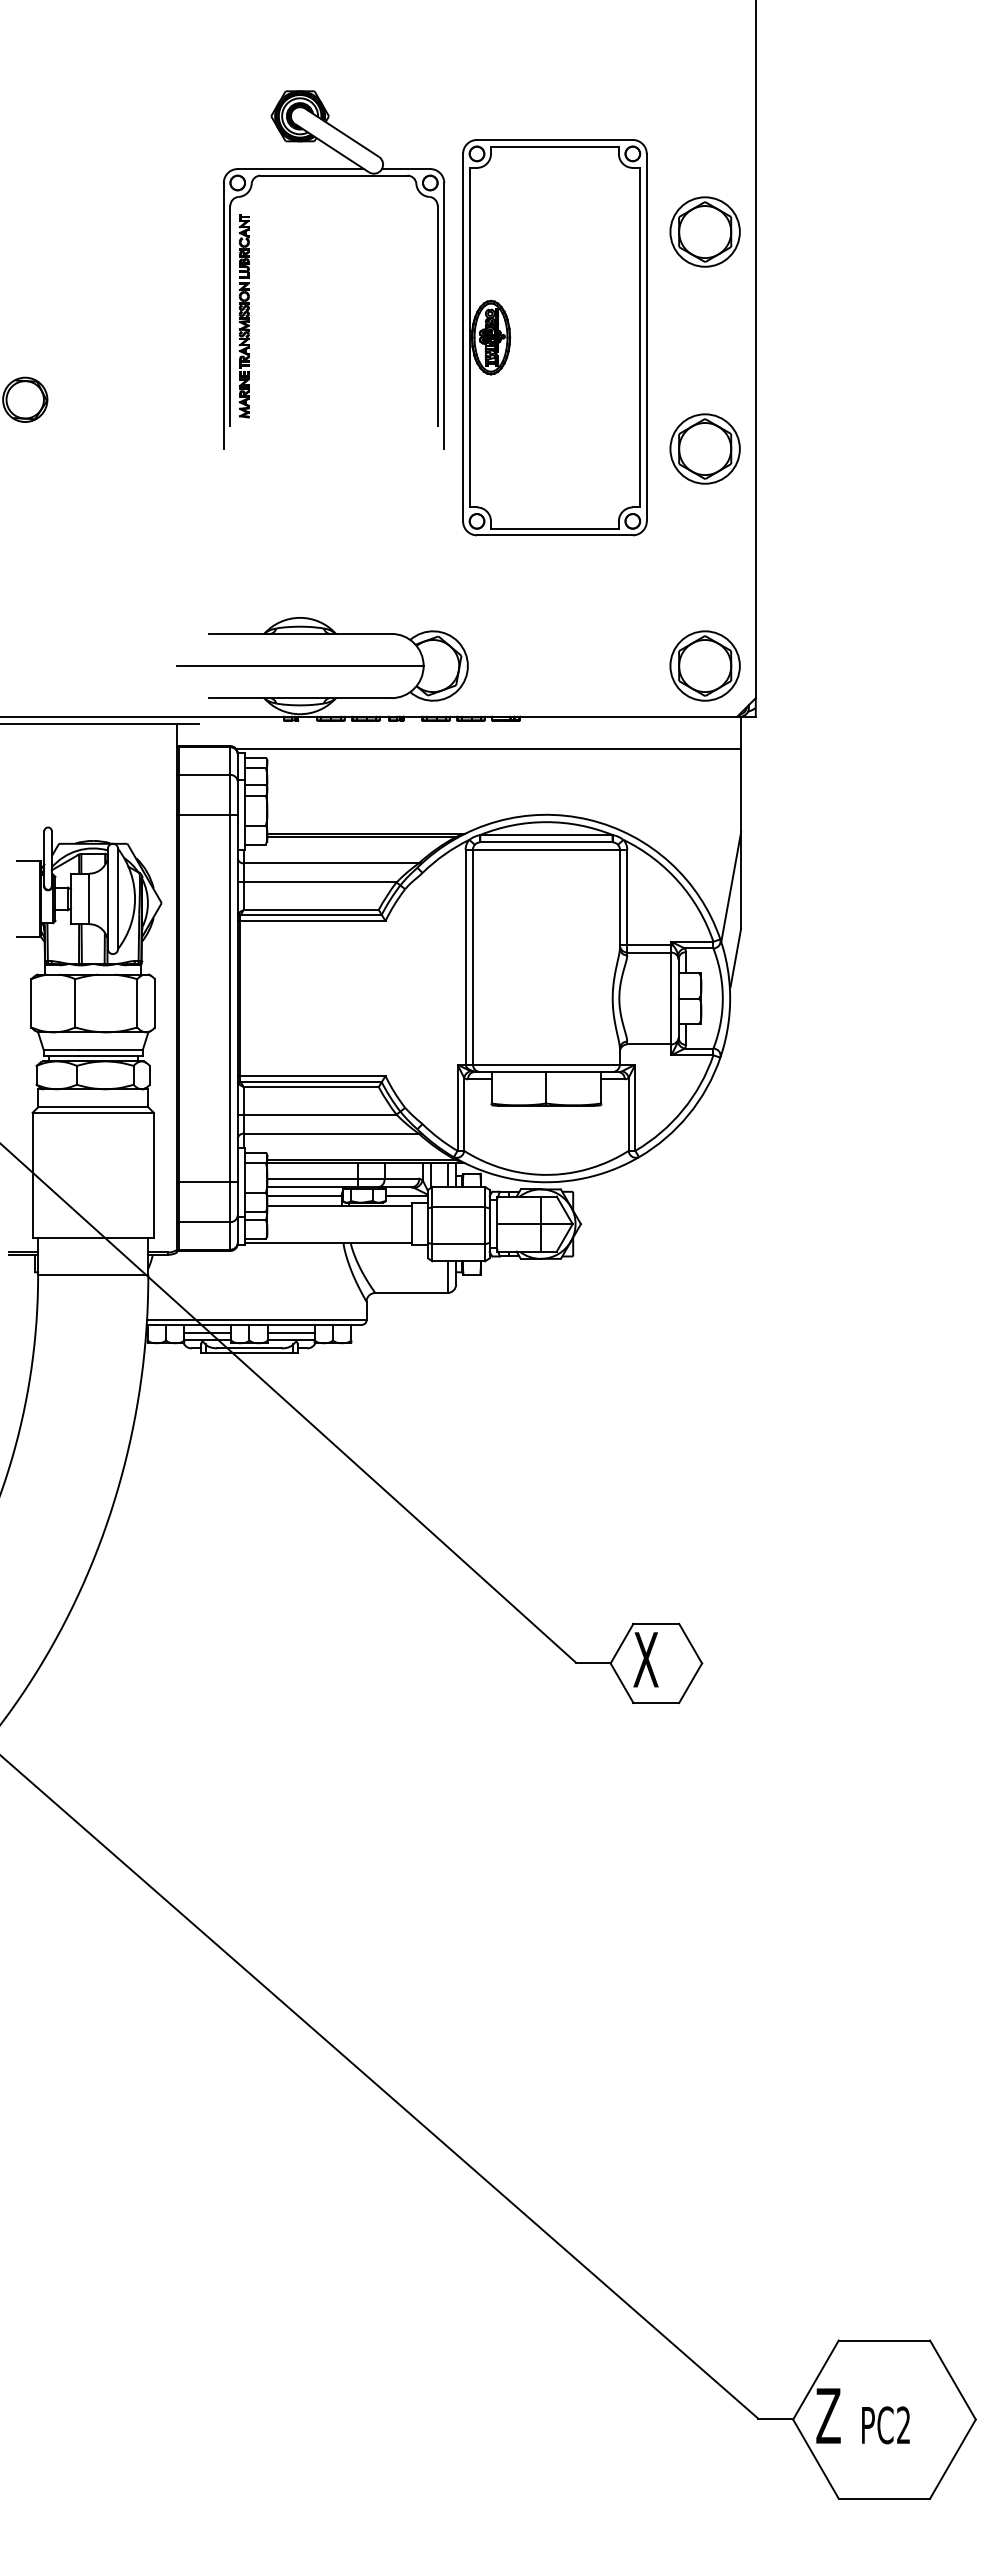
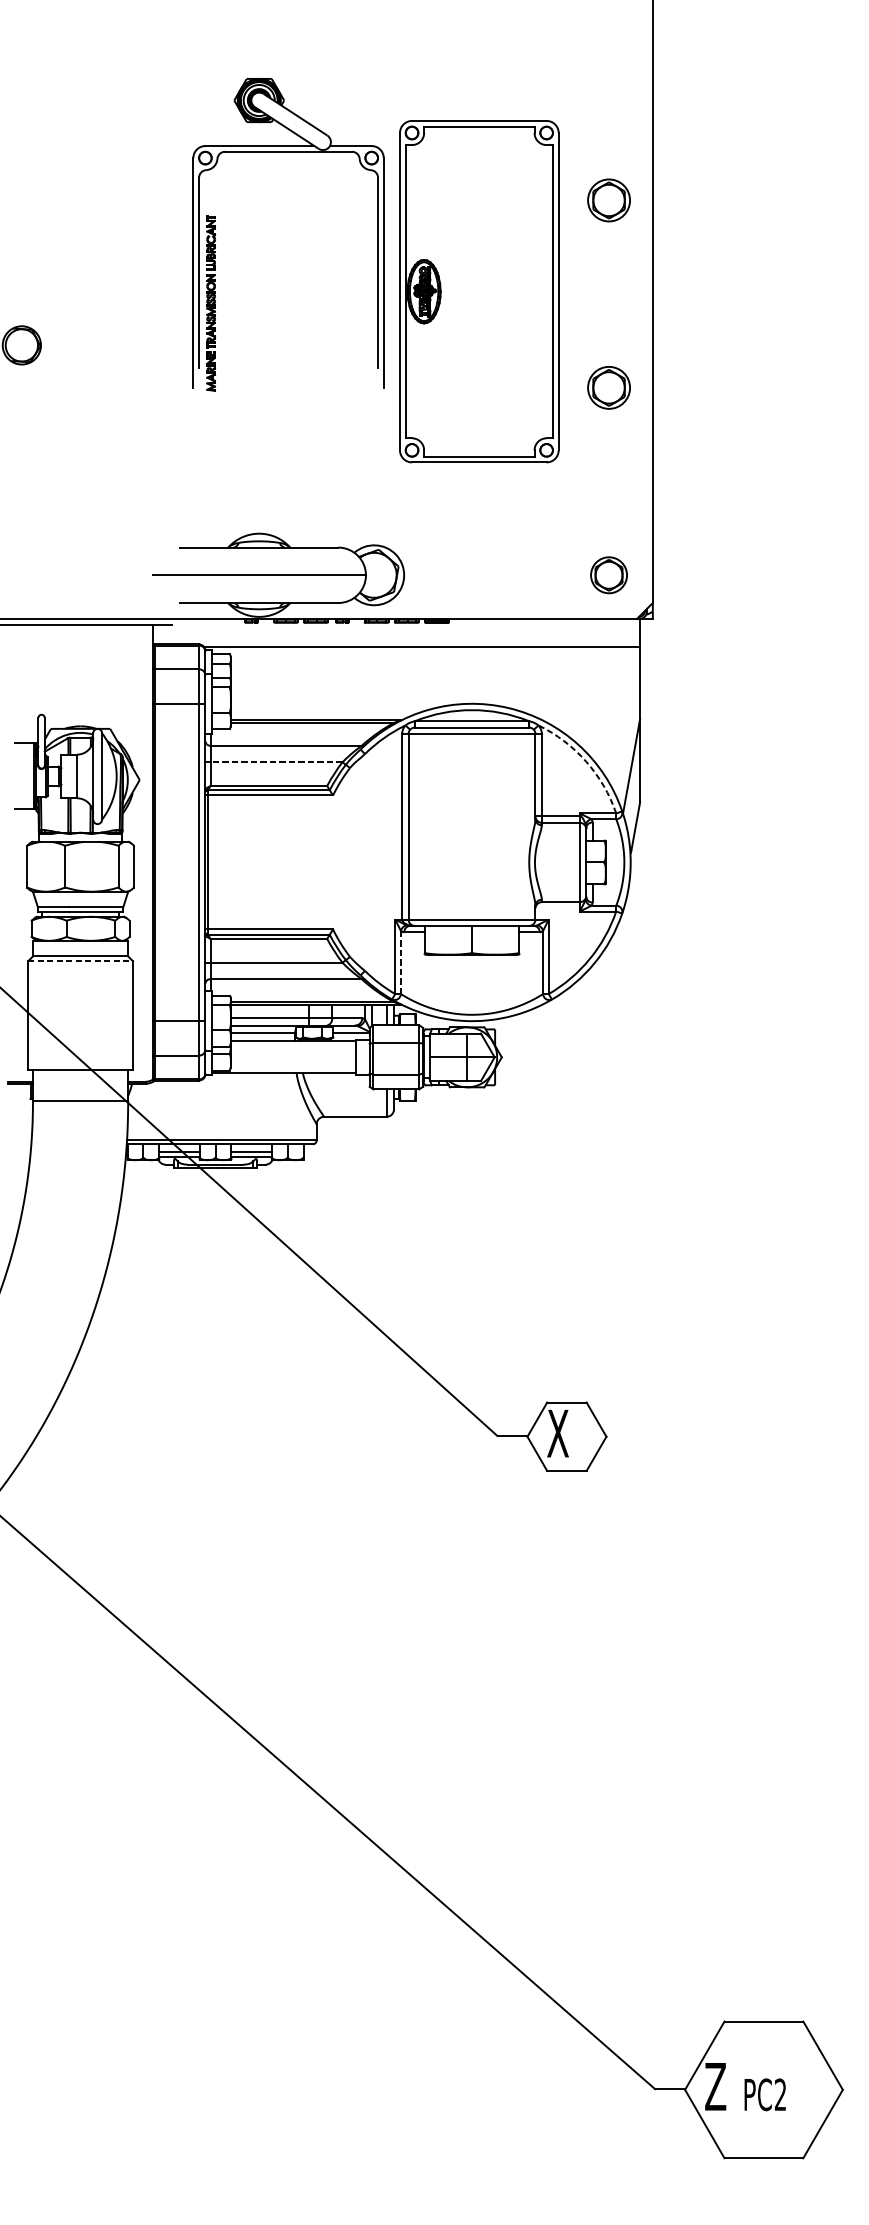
part: (704, 231) -> (608, 200), size x0.7
part: (243, 316) -> (210, 303), moved
part: (704, 448) -> (608, 387), size x0.7
part: (704, 665) -> (608, 574), size x0.6
arc: (678, 881) -> (586, 761), solid -> dashed
line: (319, 882) -> (276, 762), solid -> dashed
line: (93, 1112) -> (80, 960), solid -> dashed
line: (464, 1114) -> (401, 962), solid -> dashed

